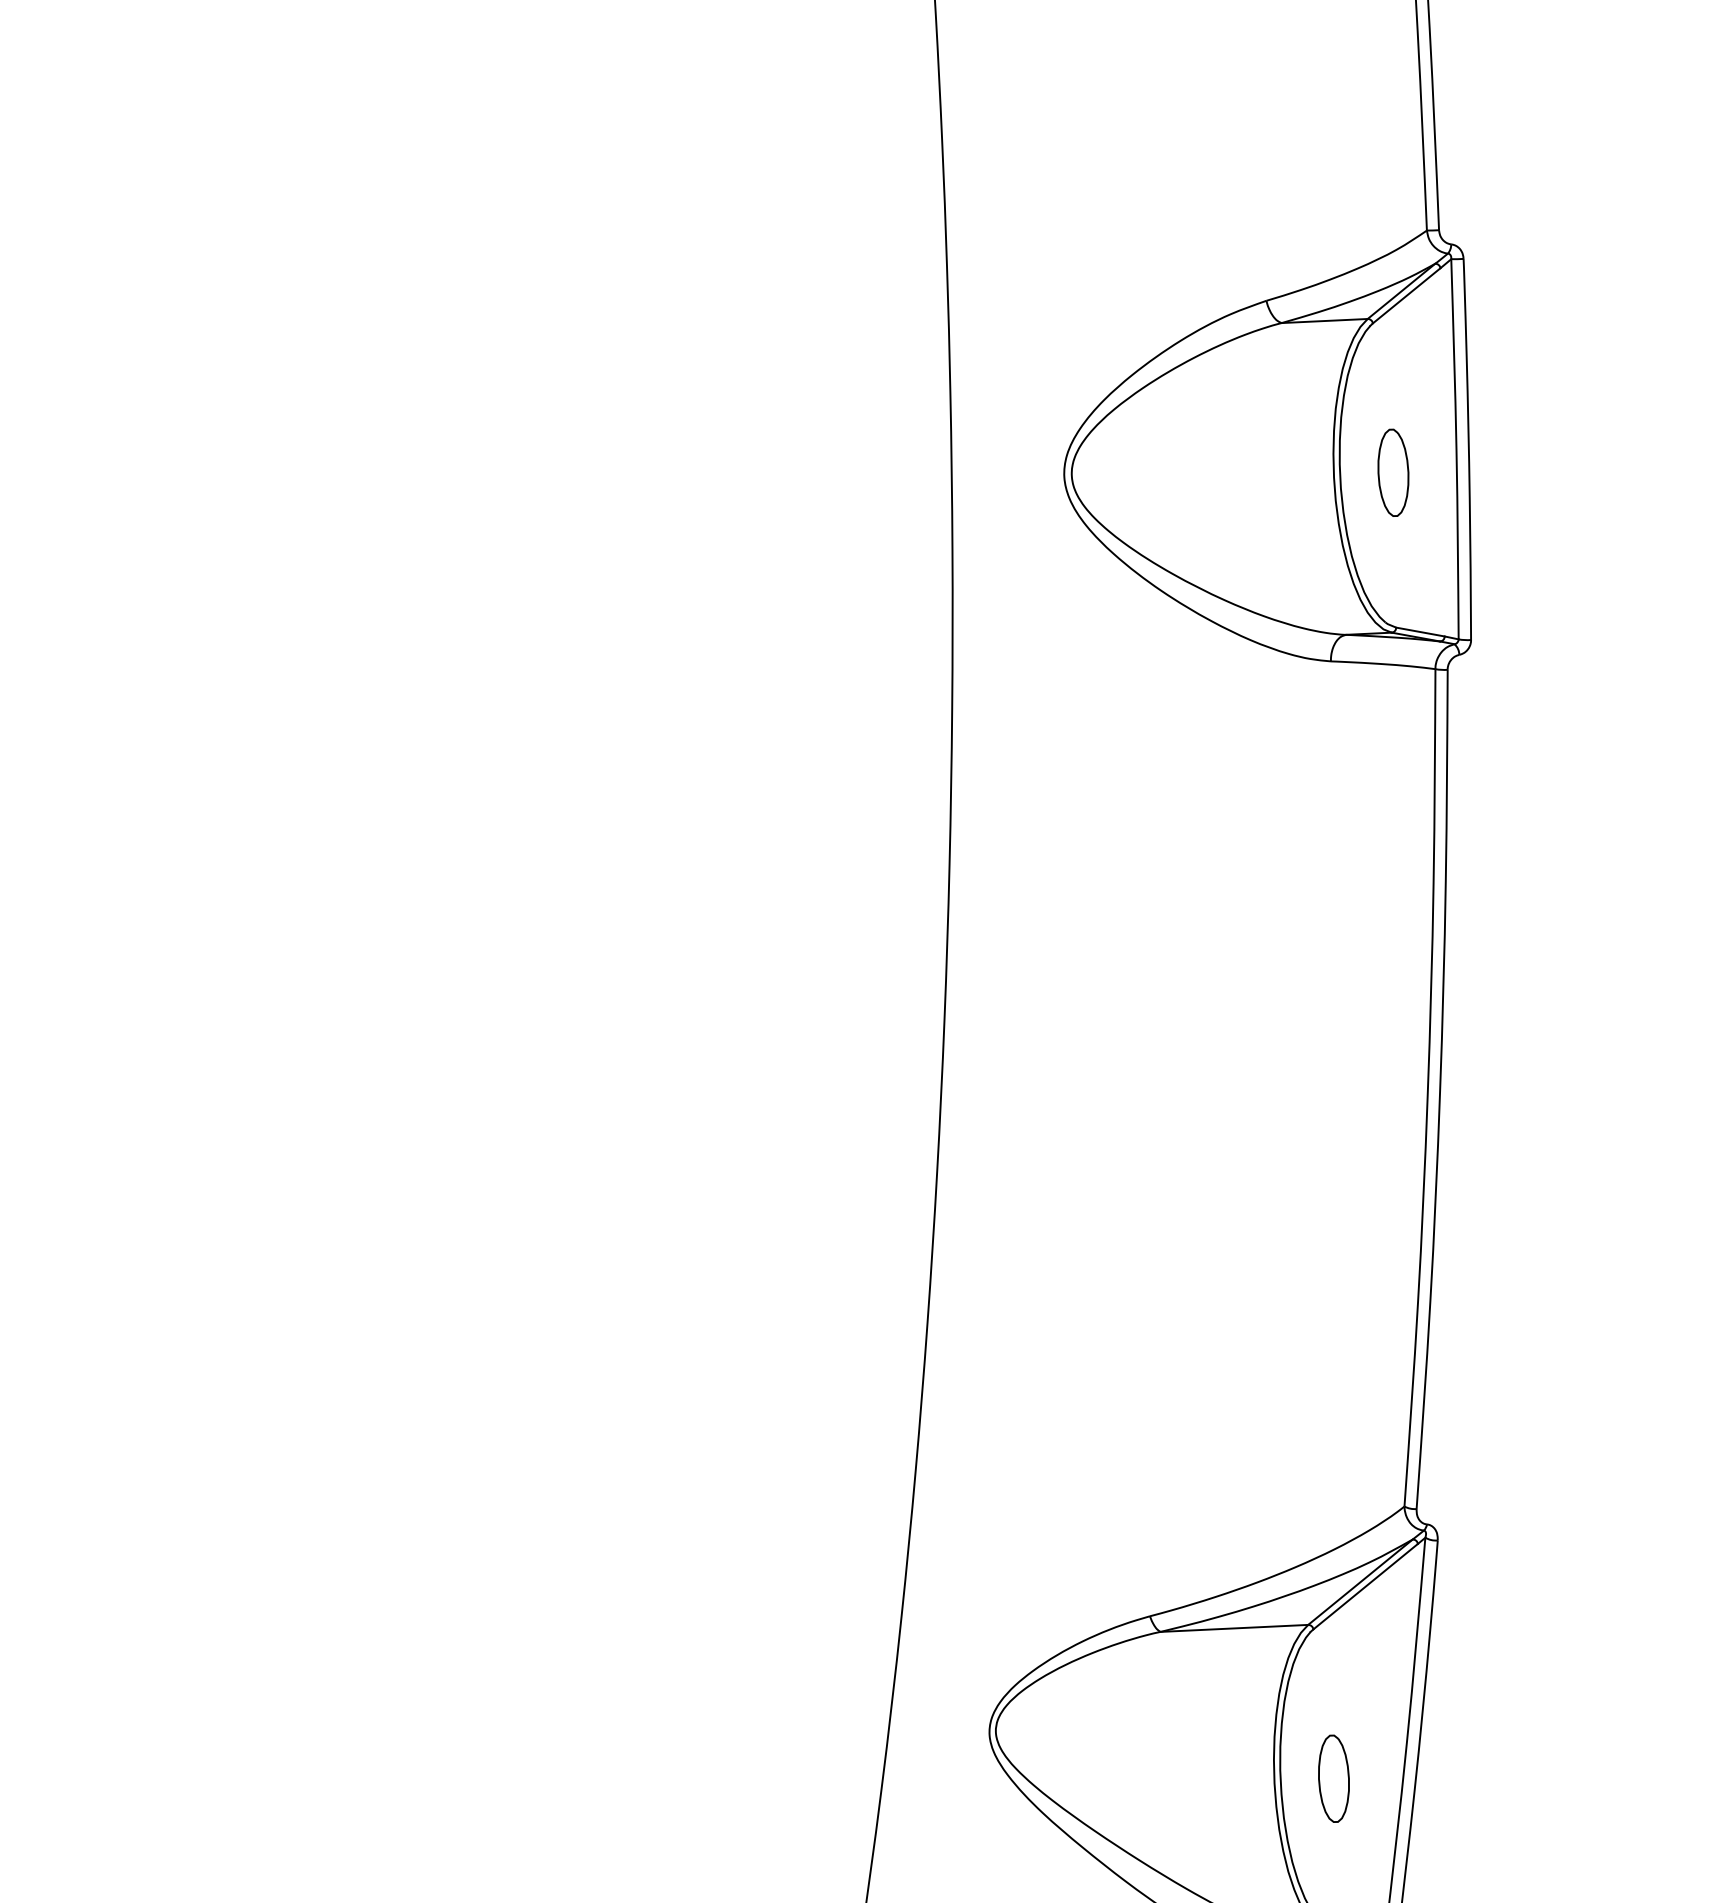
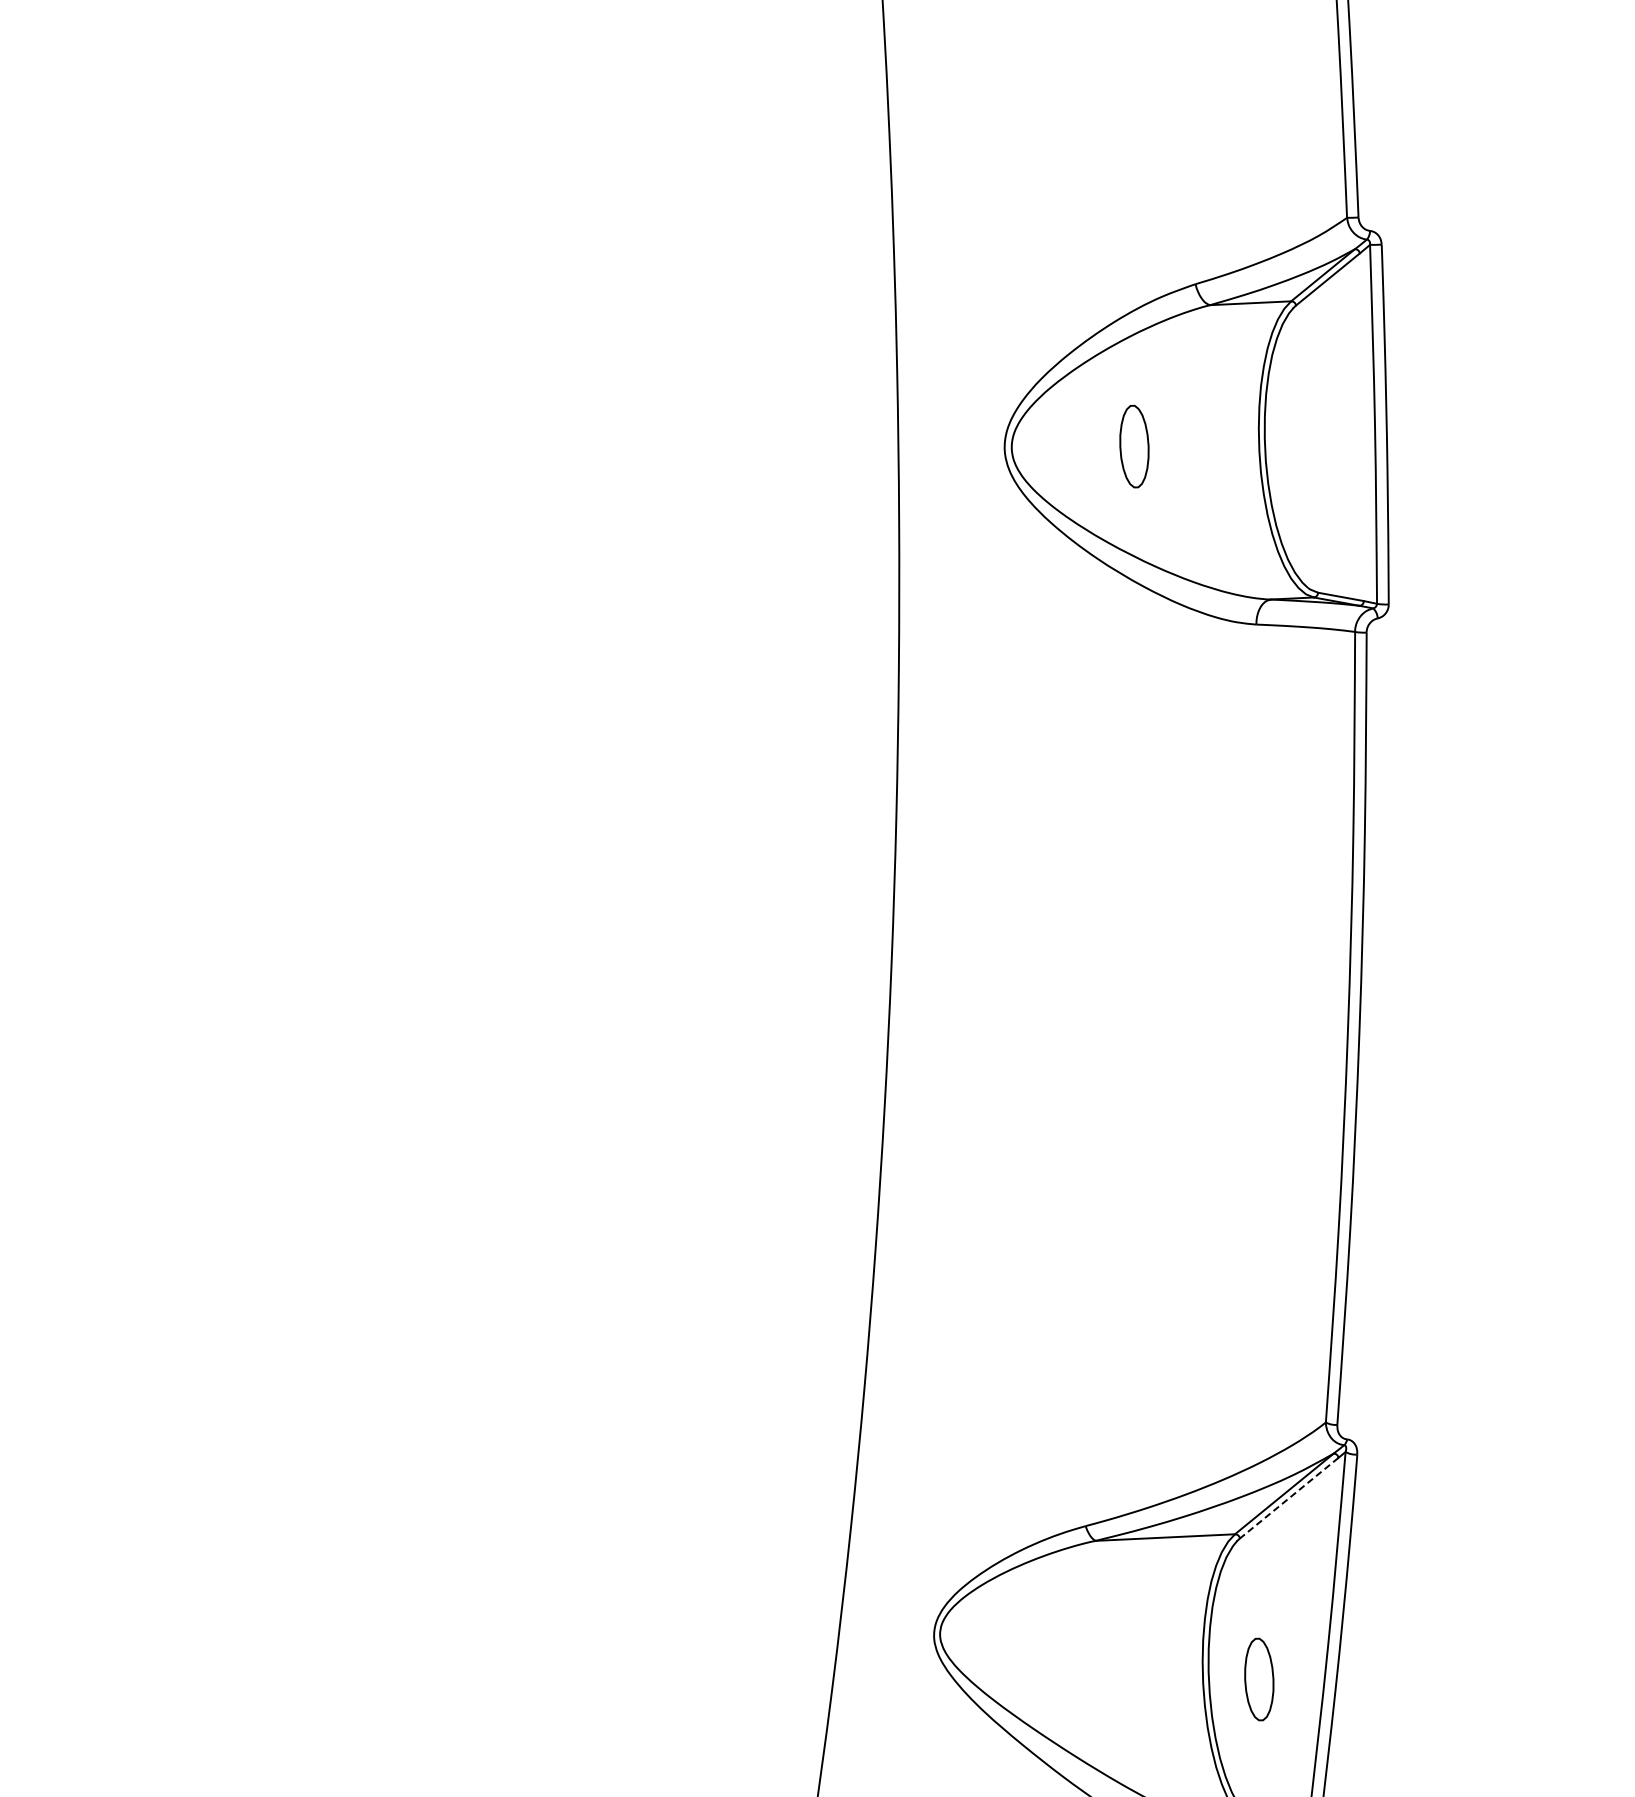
part: (1393, 472) -> (1134, 446), moved
line: (1365, 1587) -> (1289, 1498), solid -> dashed

